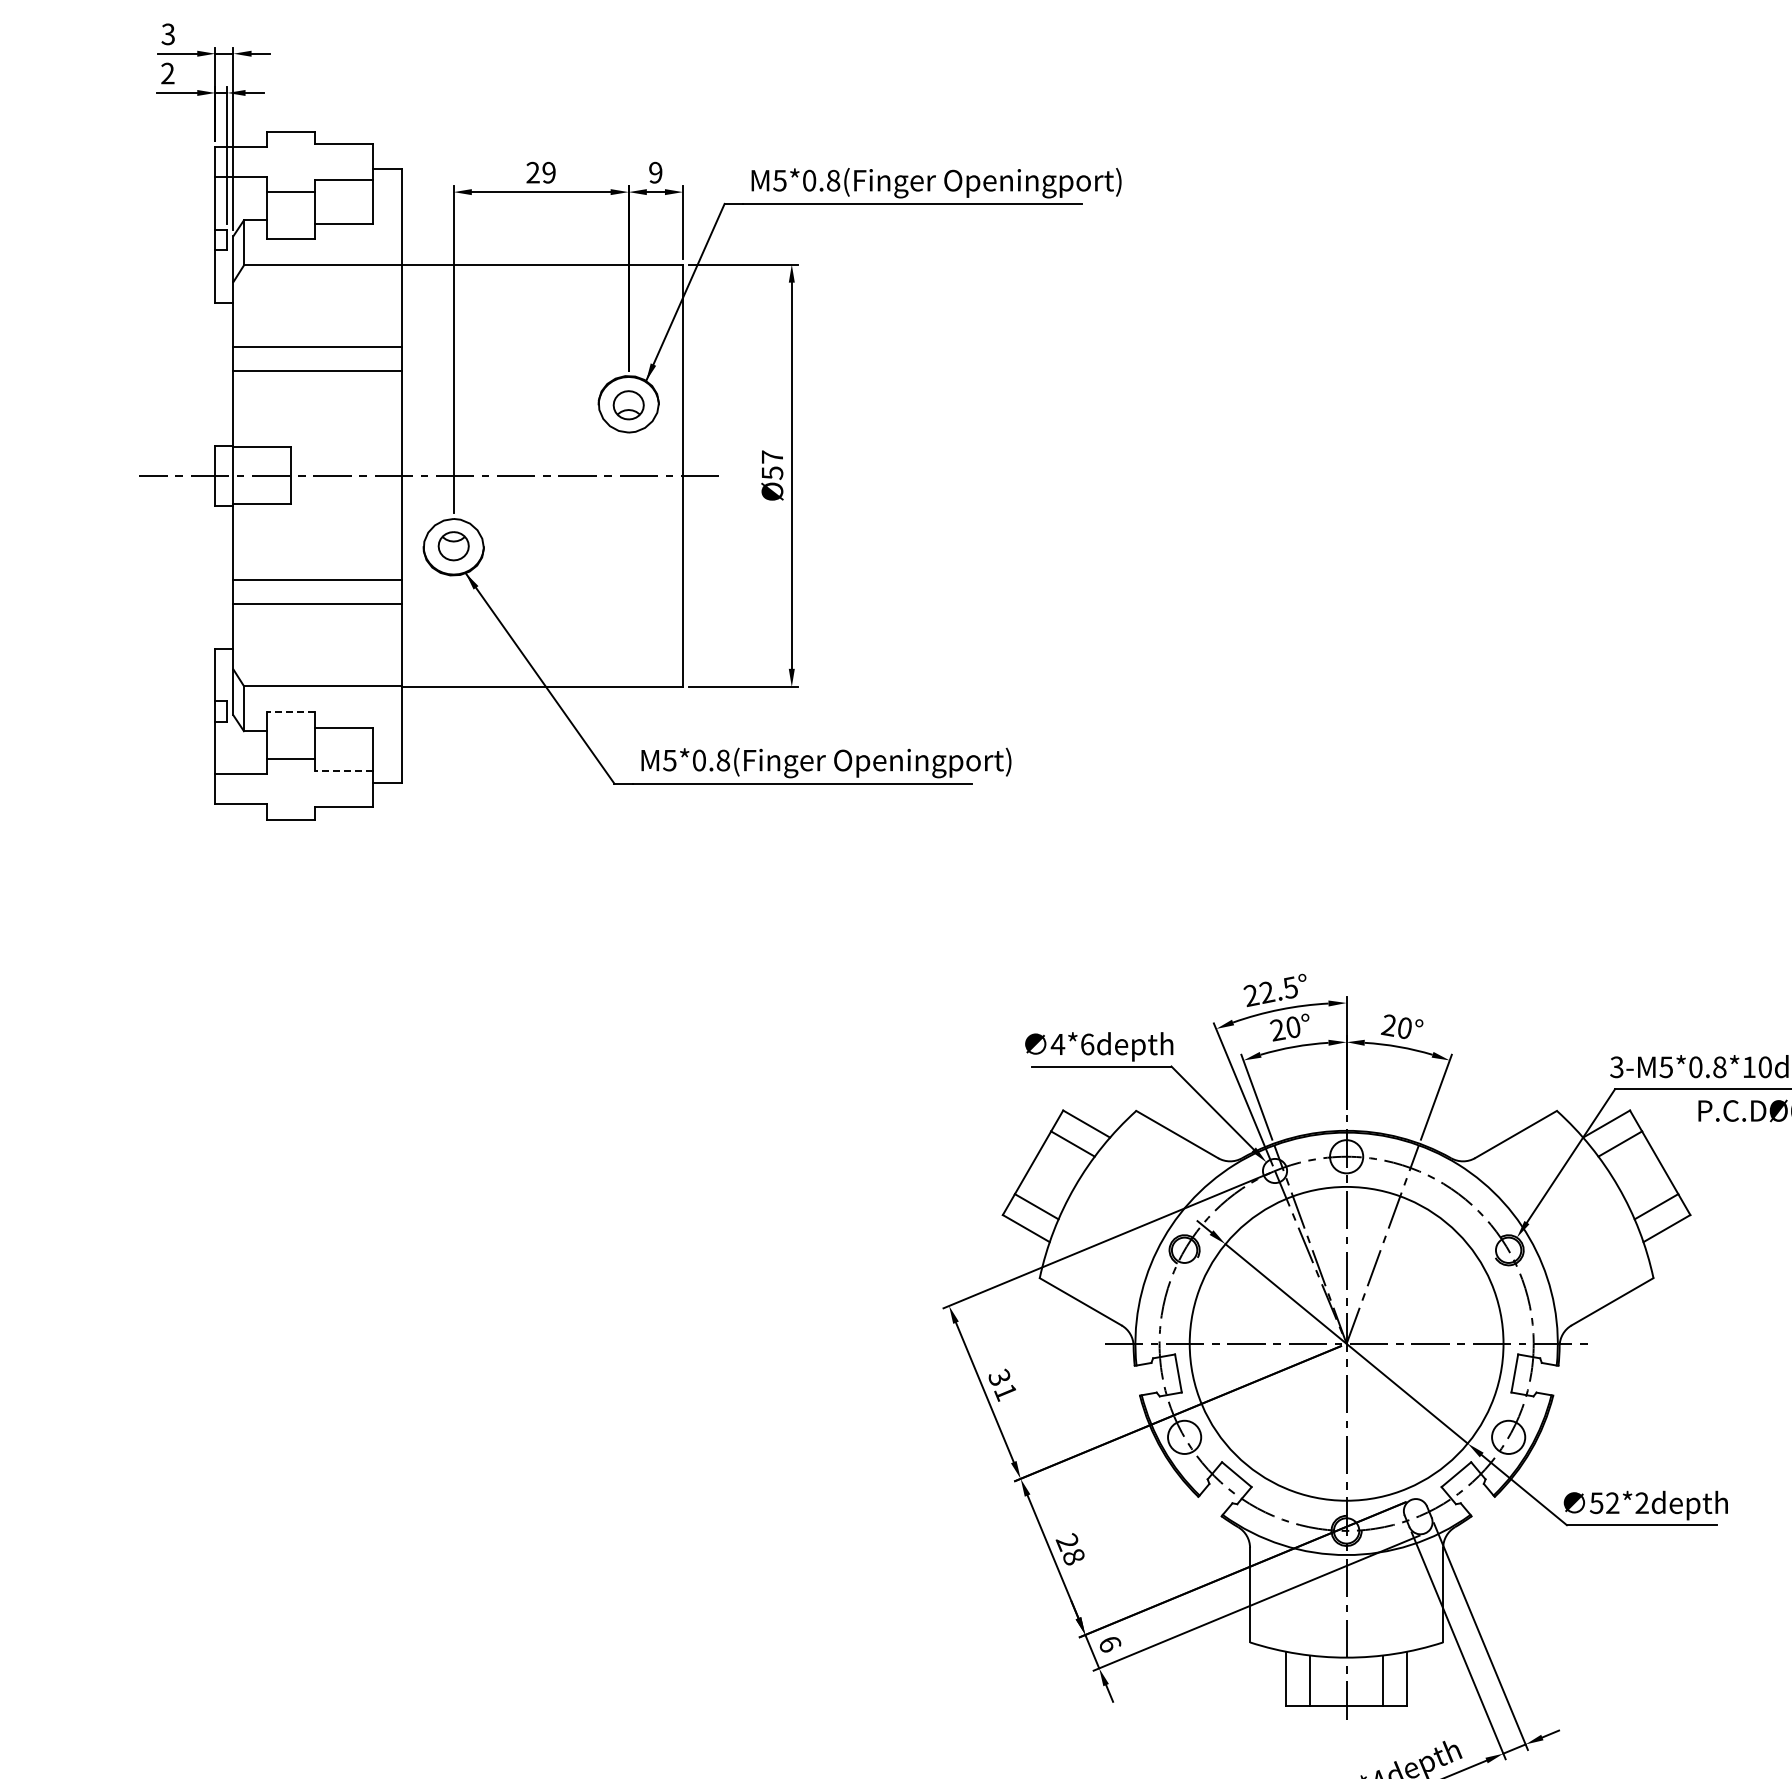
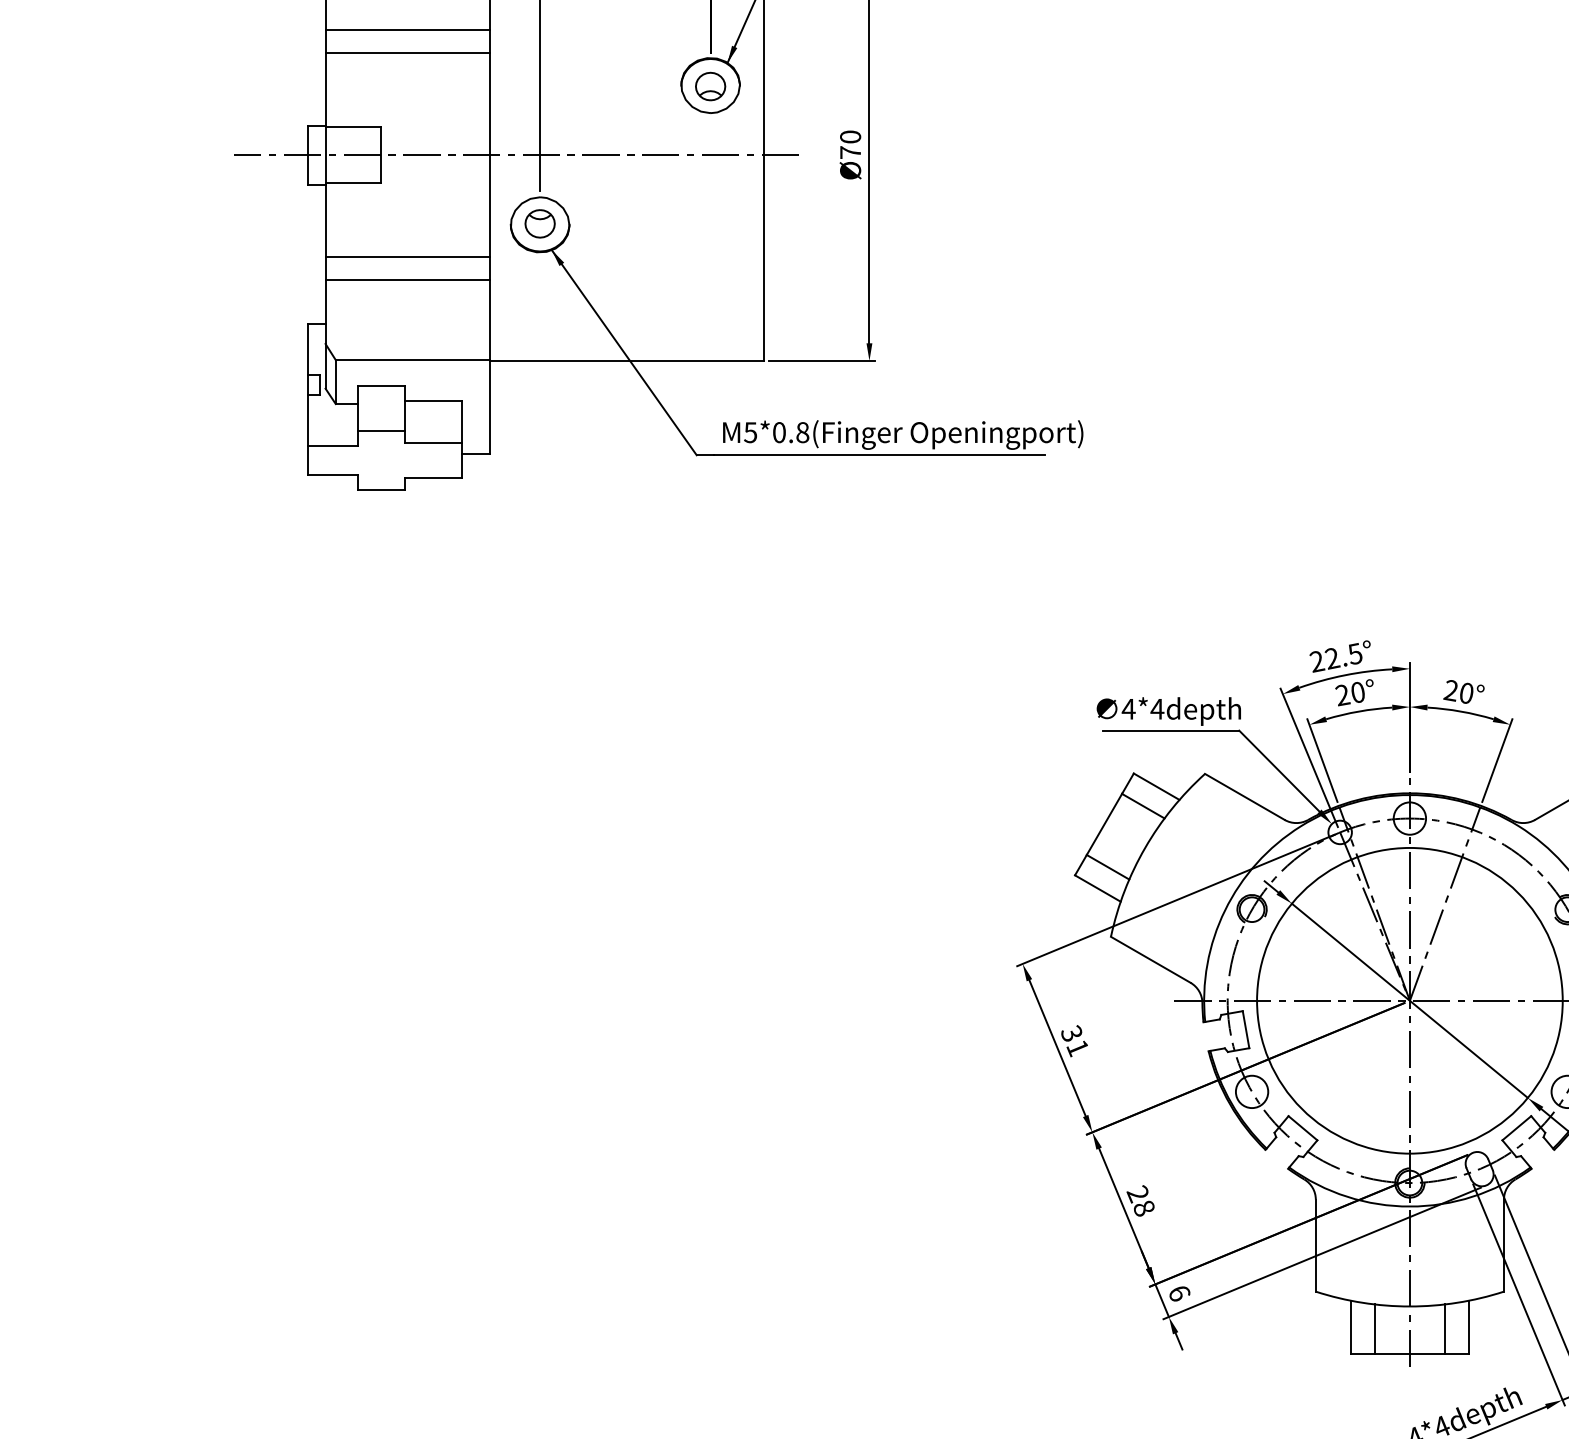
text: (772, 464) -> (850, 144), Ø57 -> Ø70
line: (290, 712) -> (381, 385), dashed -> solid
line: (343, 771) -> (432, 443), dashed -> solid
text: (1087, 1044) -> (1157, 709), 4*6depth -> 4*4depth

